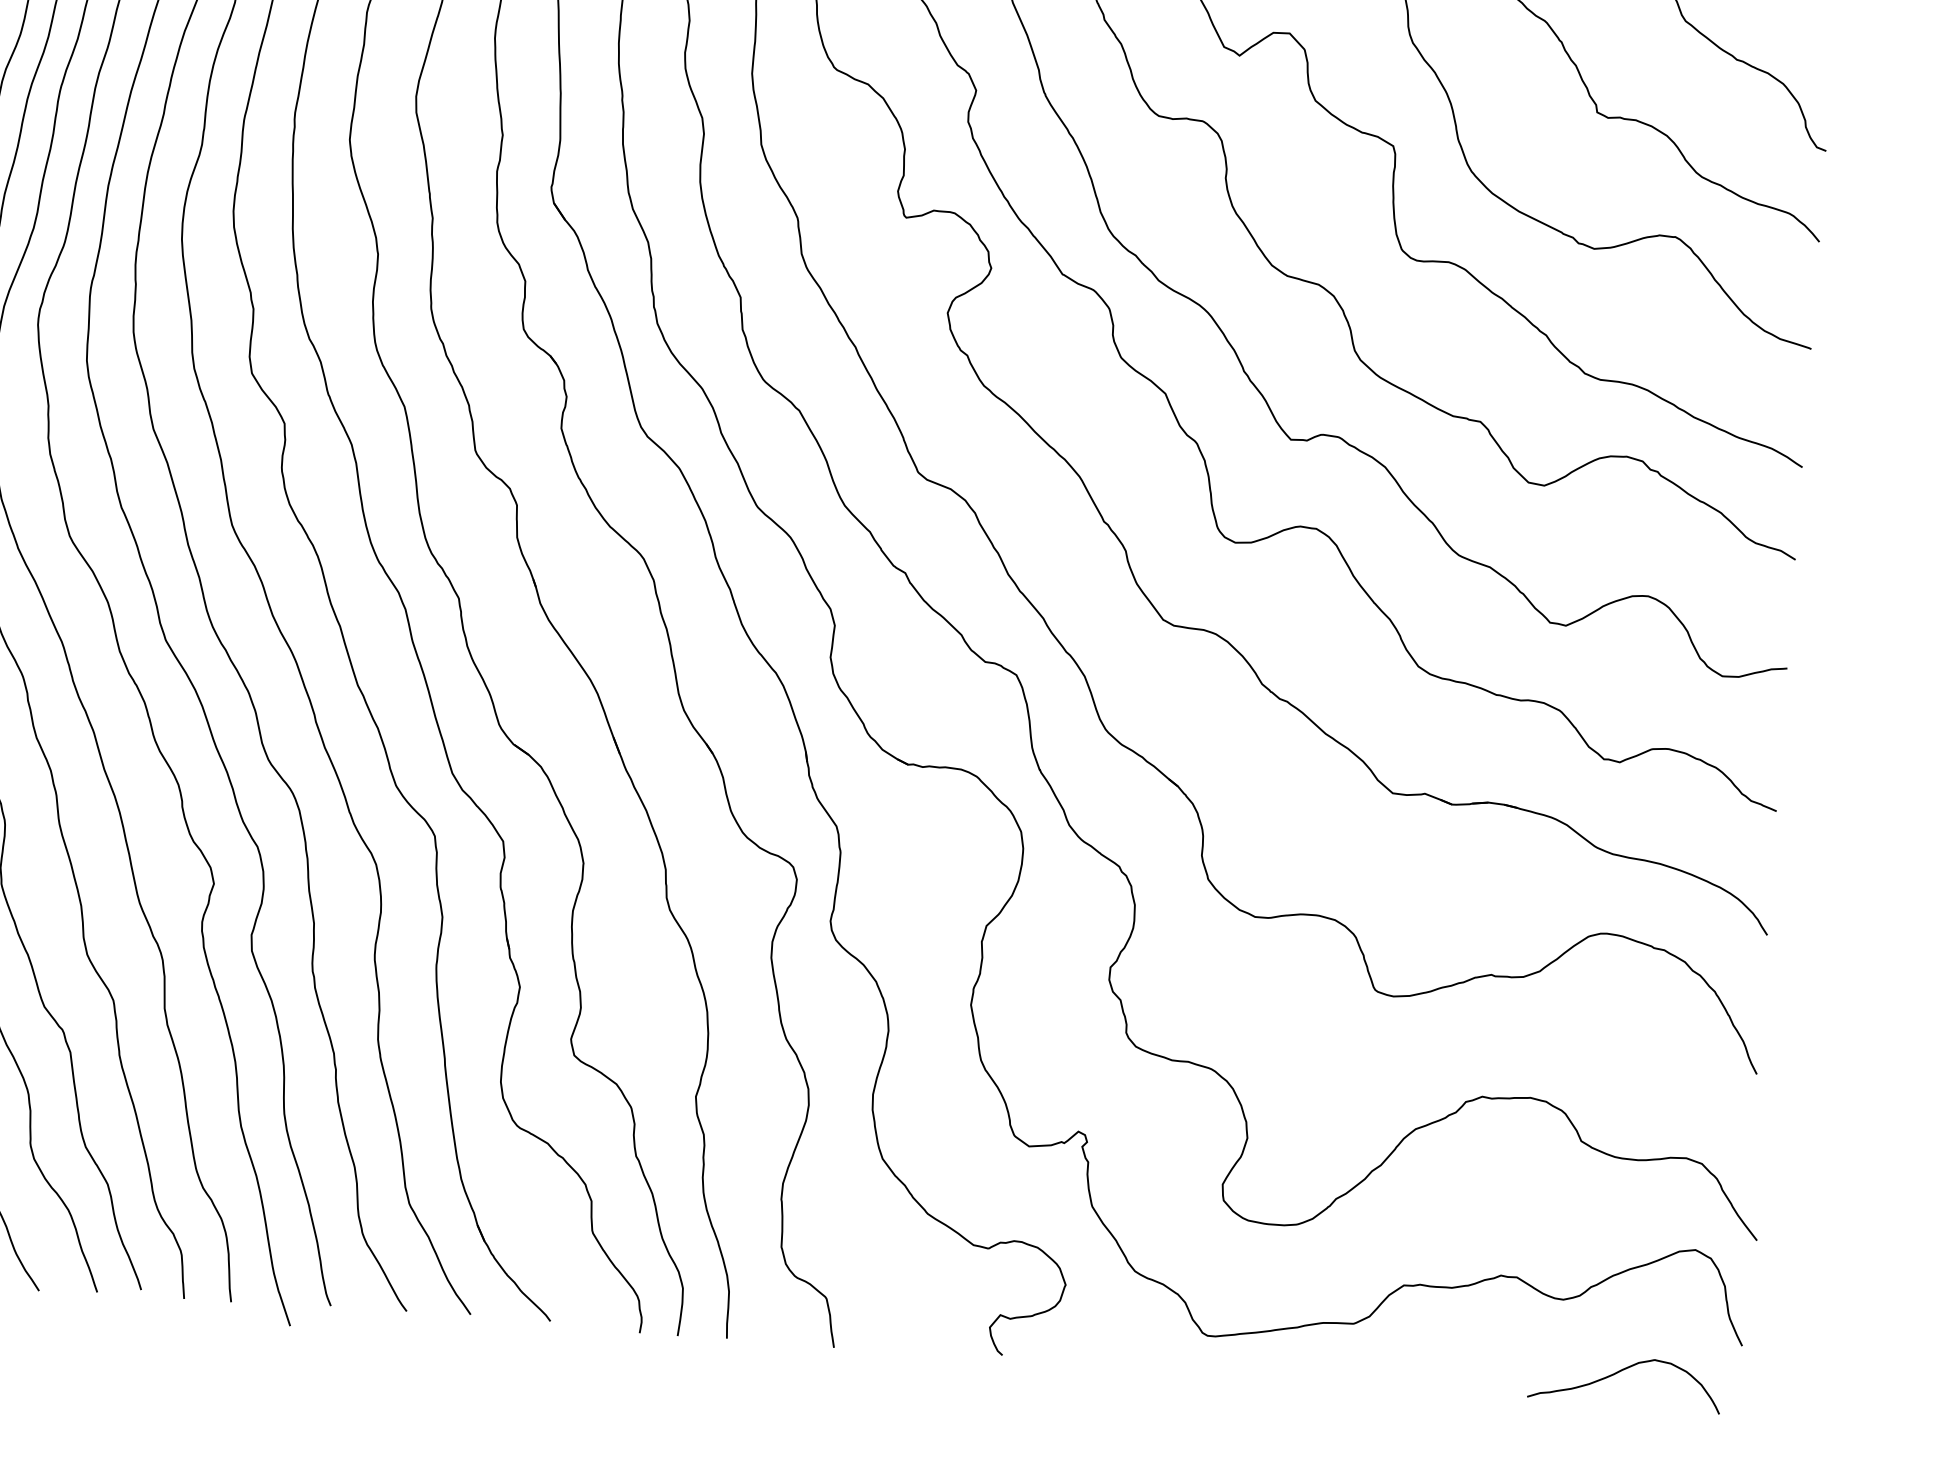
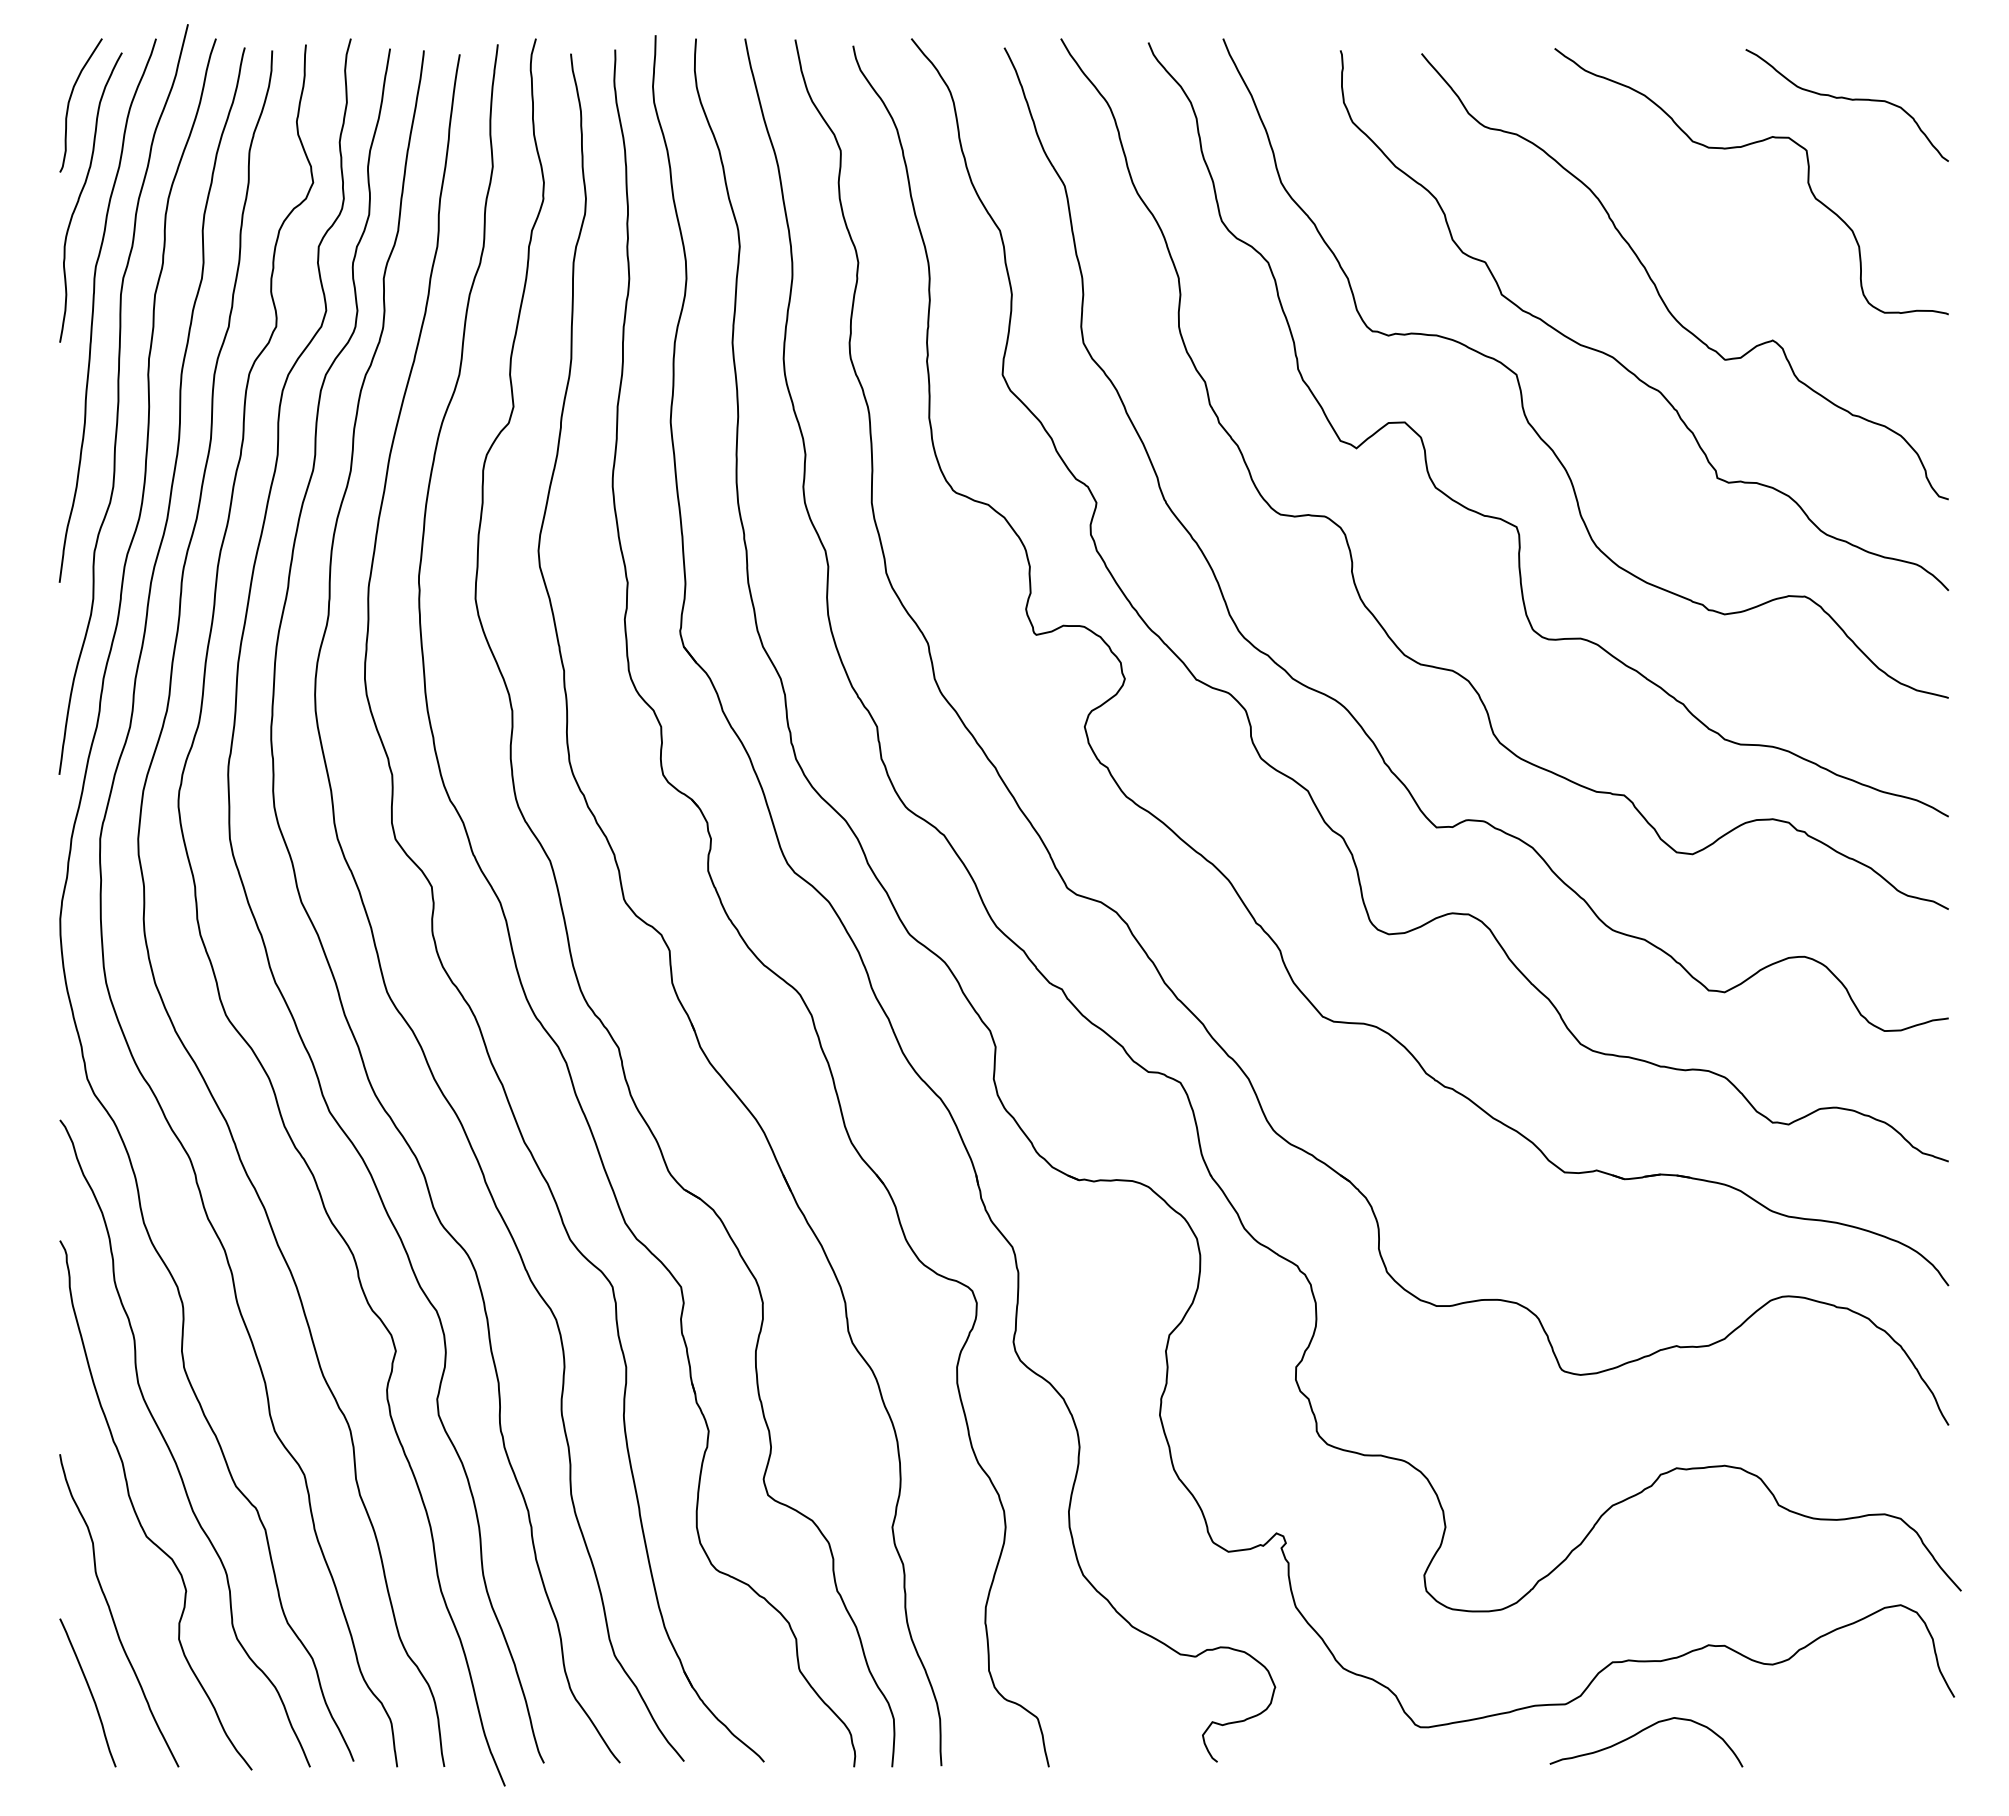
curve: (1620, 1372) -> (1641, 1732), moved

